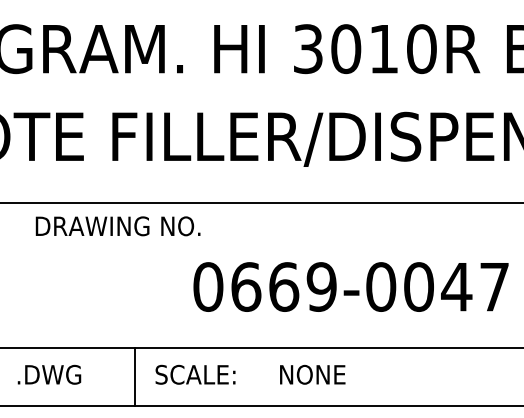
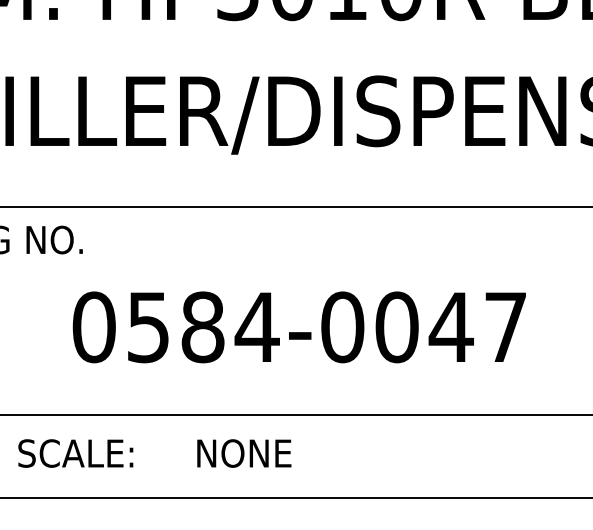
text: (284, 286) -> (203, 326), 0669-0047 -> 0584-0047

